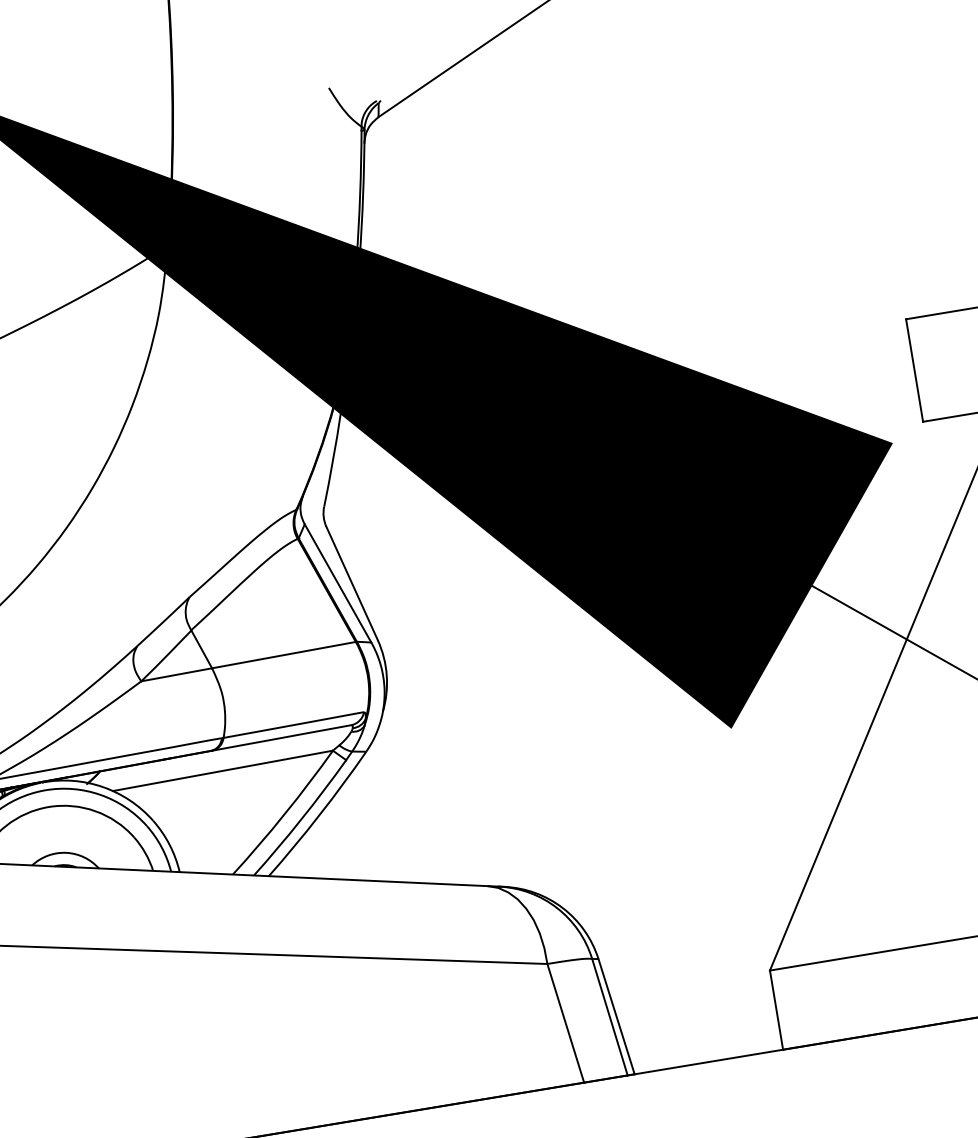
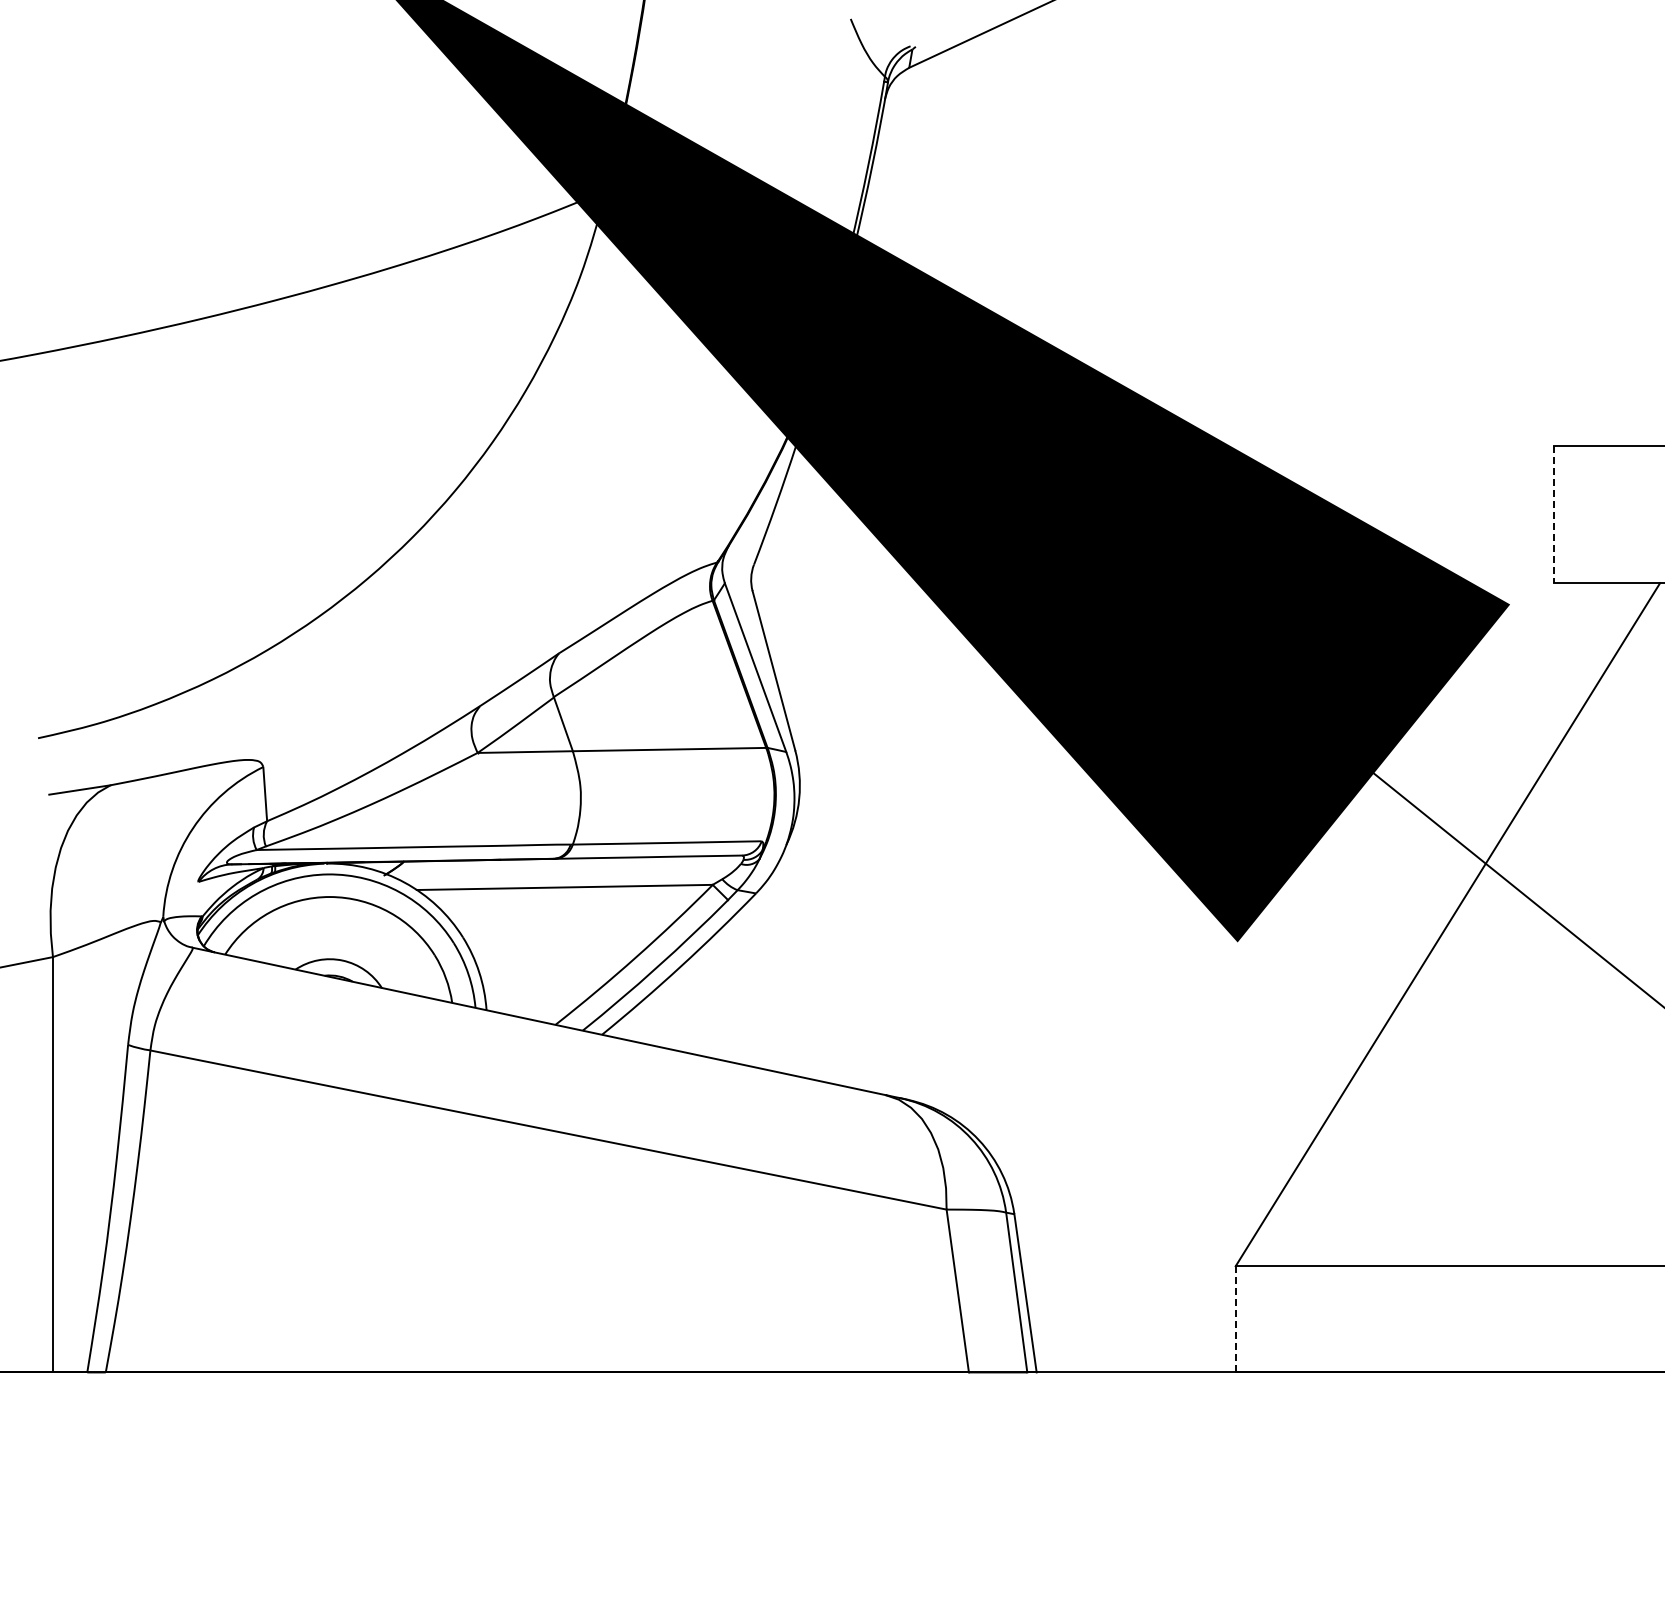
line: (914, 370) -> (1554, 514), solid -> dashed
line: (776, 1010) -> (1235, 1319), solid -> dashed

